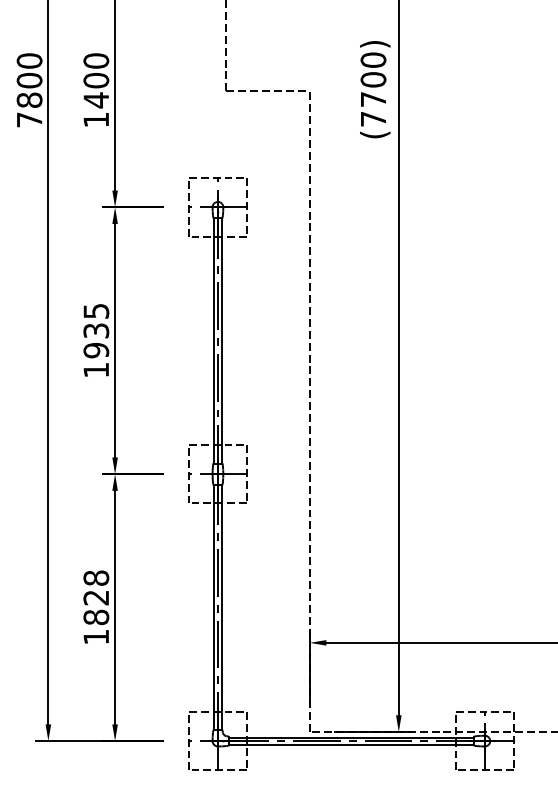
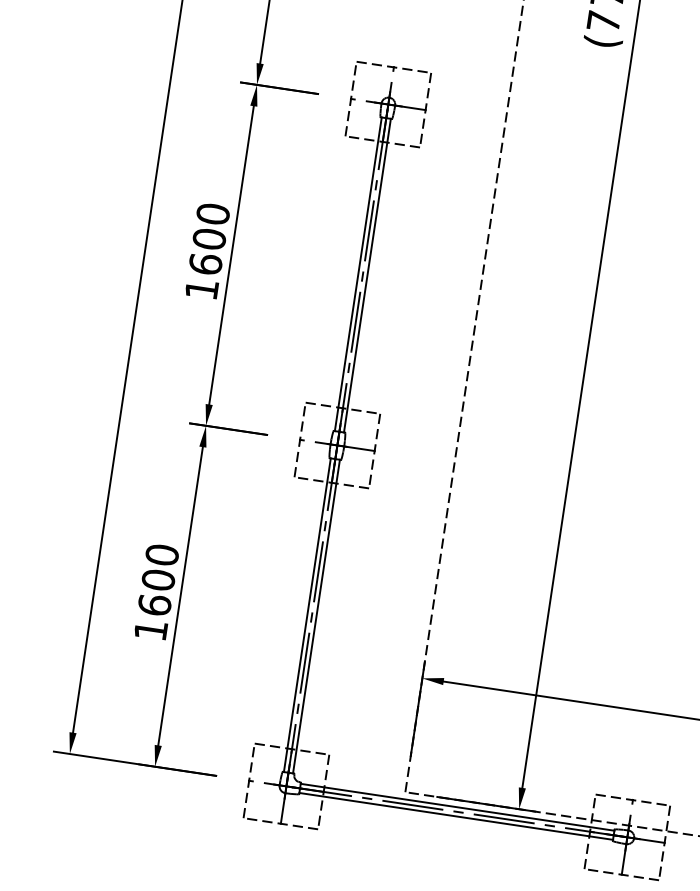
text: (96, 330) -> (209, 238), 1935 -> 1600
text: (96, 597) -> (158, 579), 1828 -> 1600

